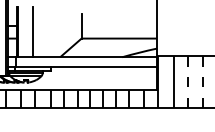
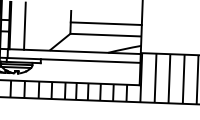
line: (118, 26) -> (105, 23), added
line: (188, 81) -> (169, 78), dashed -> solid
line: (203, 81) -> (183, 78), dashed -> solid

